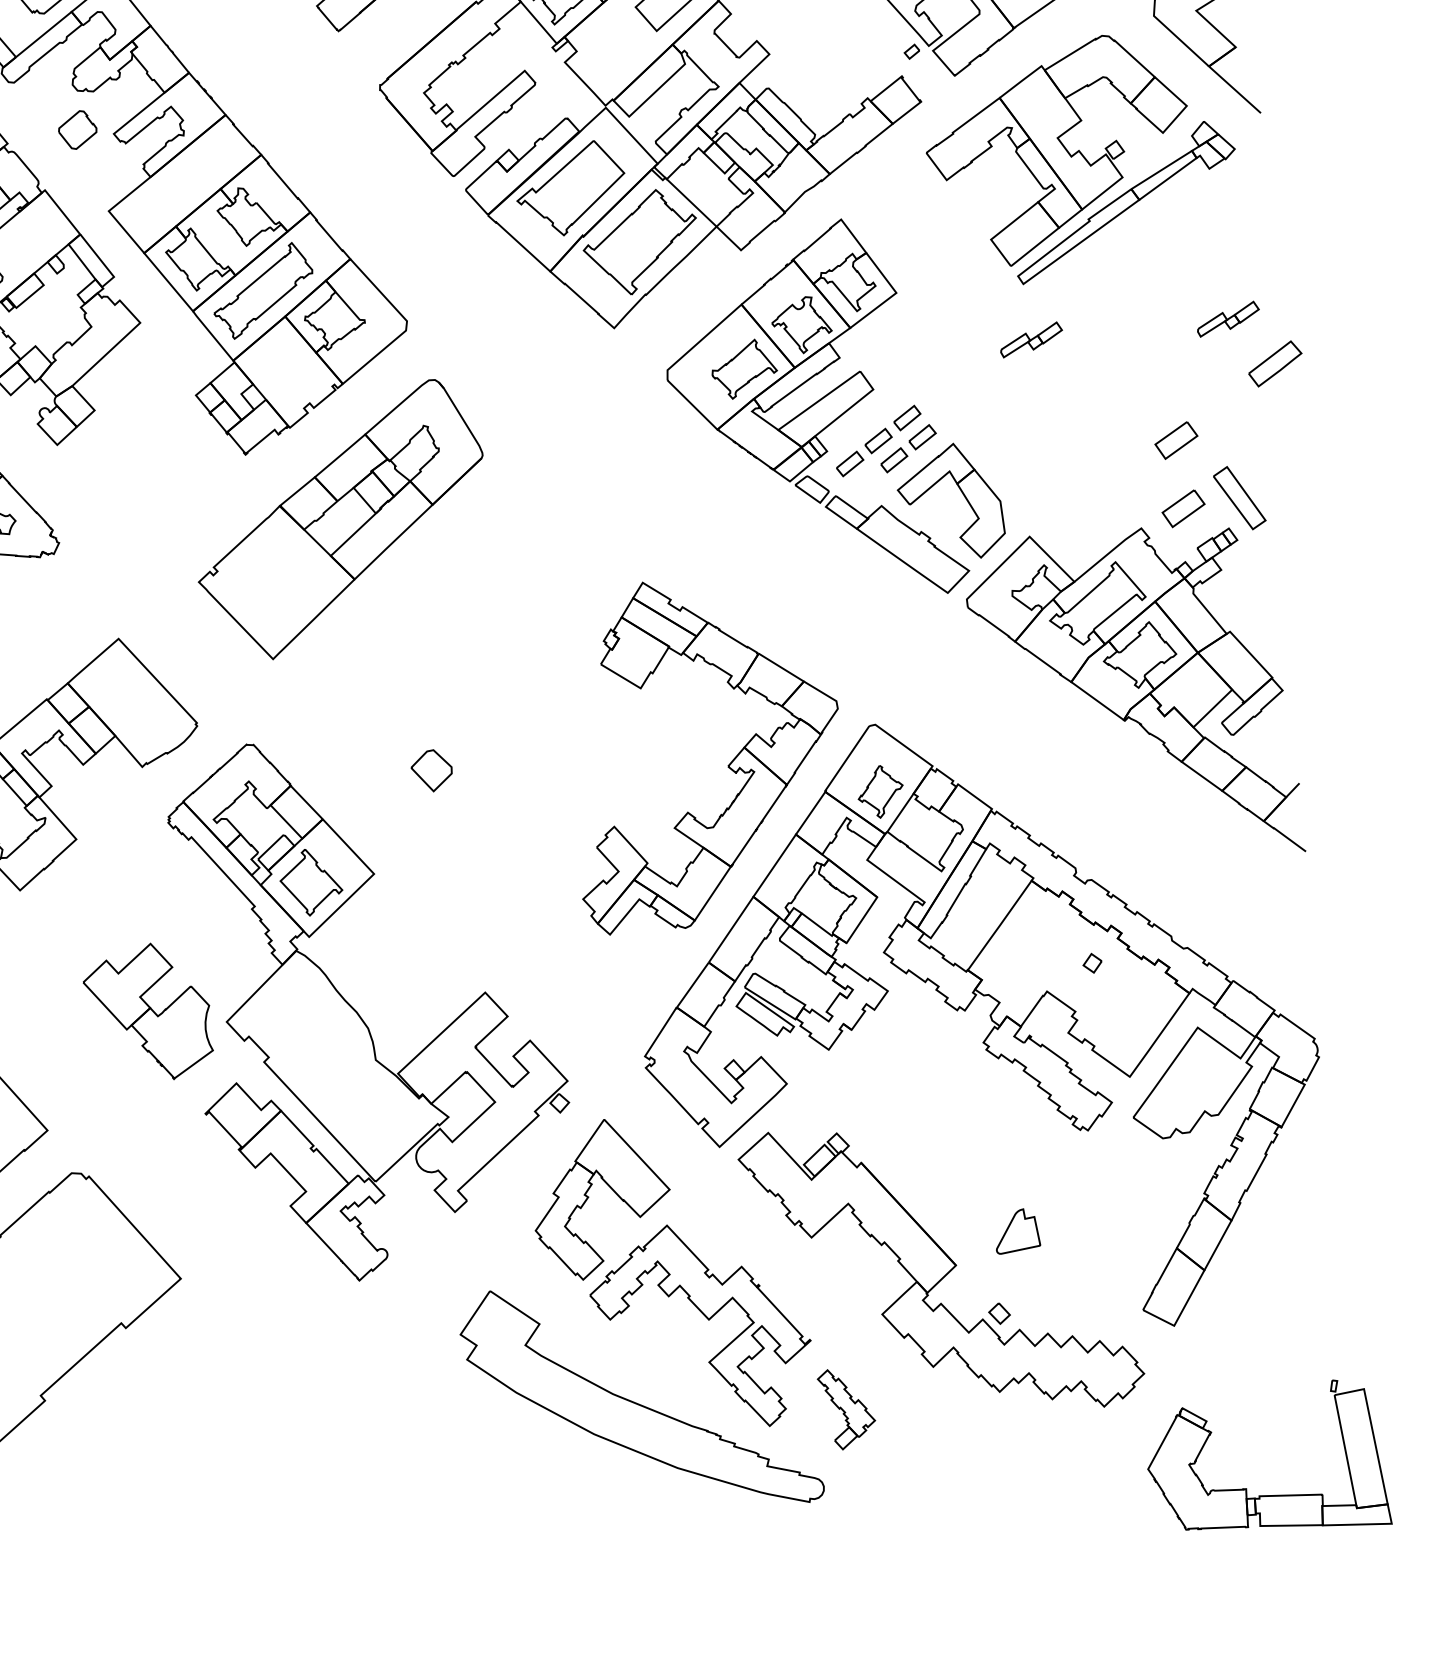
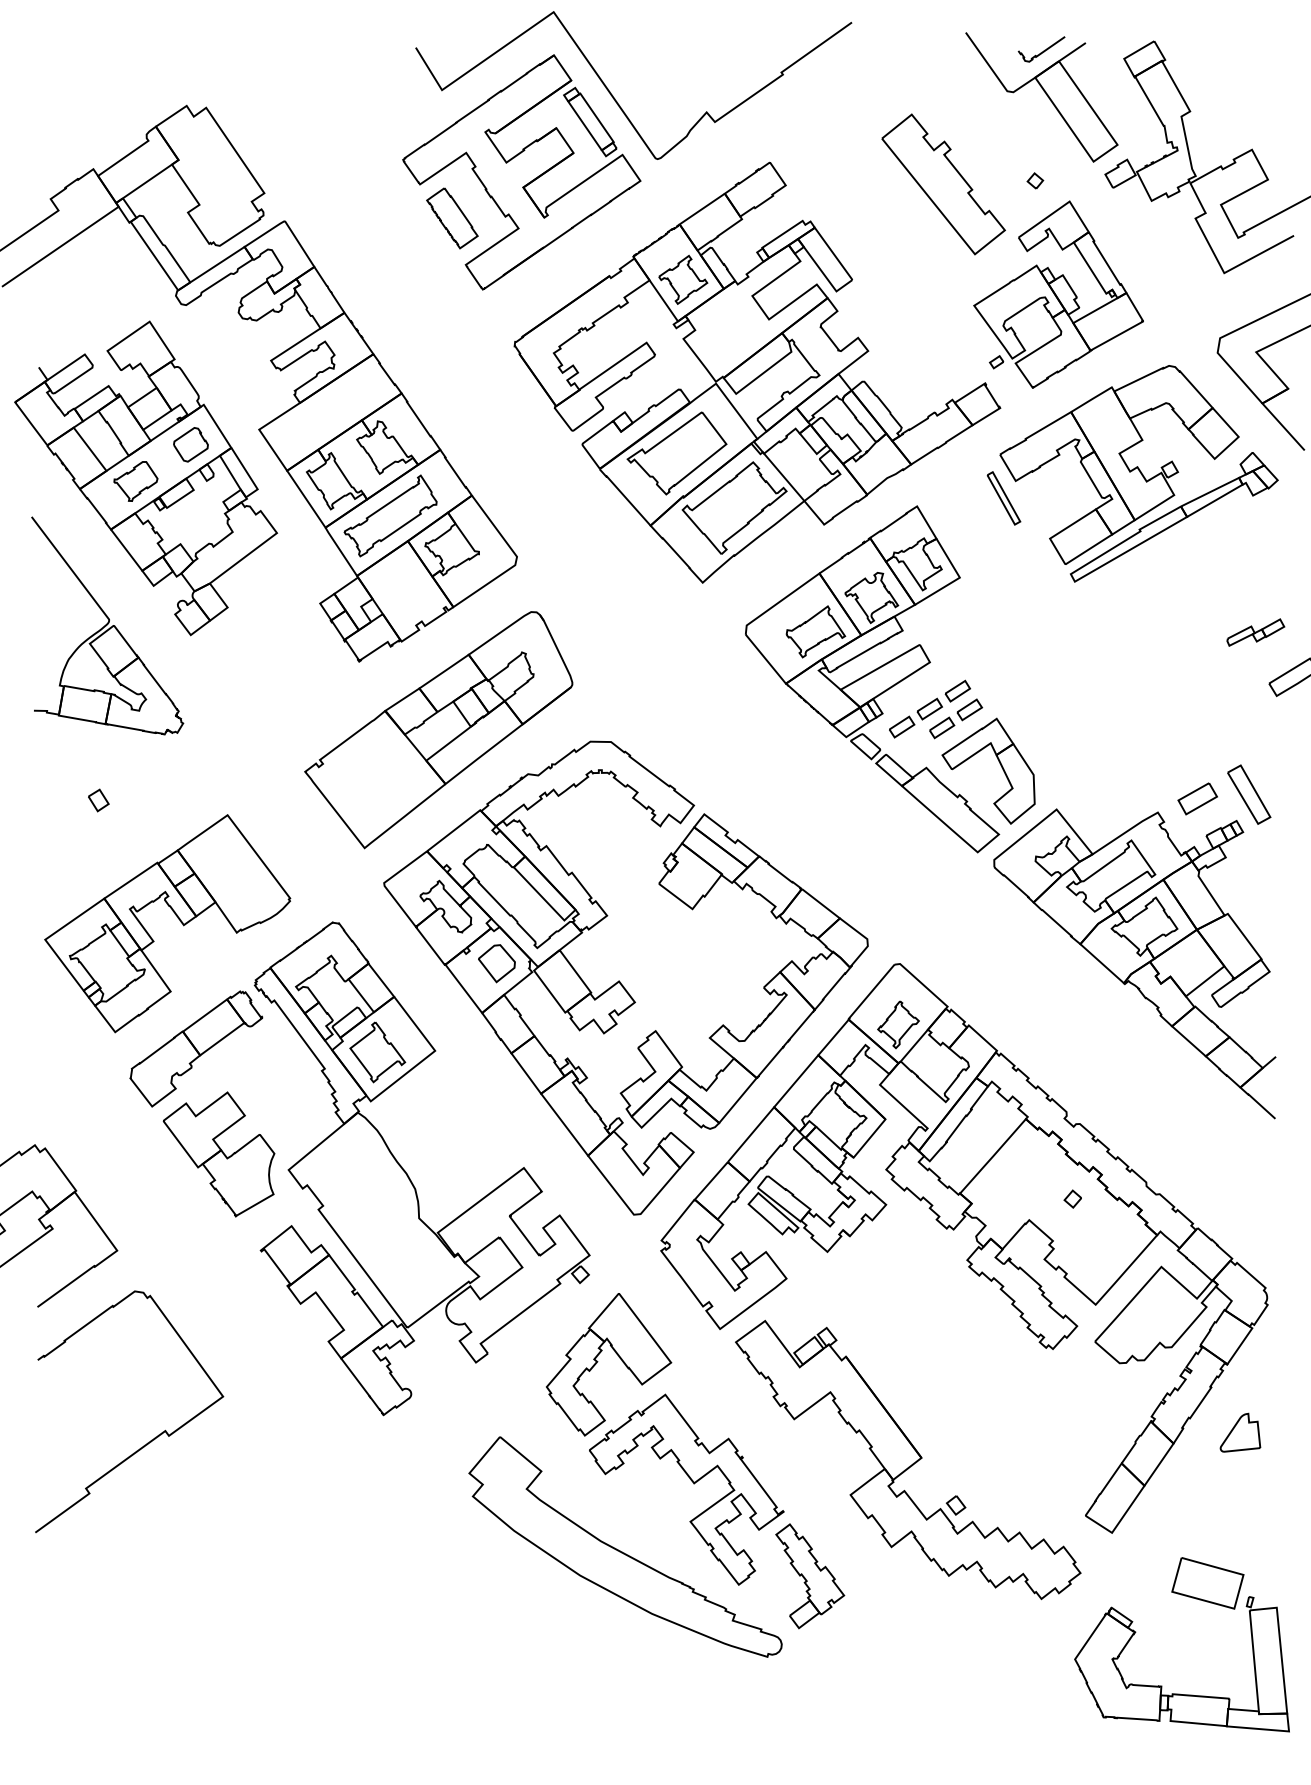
part: (77, 129) -> (190, 444), moved
part: (935, 200) -> (1003, 498), added
part: (1031, 339) -> (1076, 632), removed
part: (1176, 440) -> (1197, 736), removed
part: (480, 781) -> (539, 977), added
part: (111, 898) -> (196, 1048), added
part: (1016, 1230) -> (1240, 1432), moved
part: (1285, 1370) -> (1207, 1583), added
part: (847, 1408) -> (810, 1576), size x1.43

